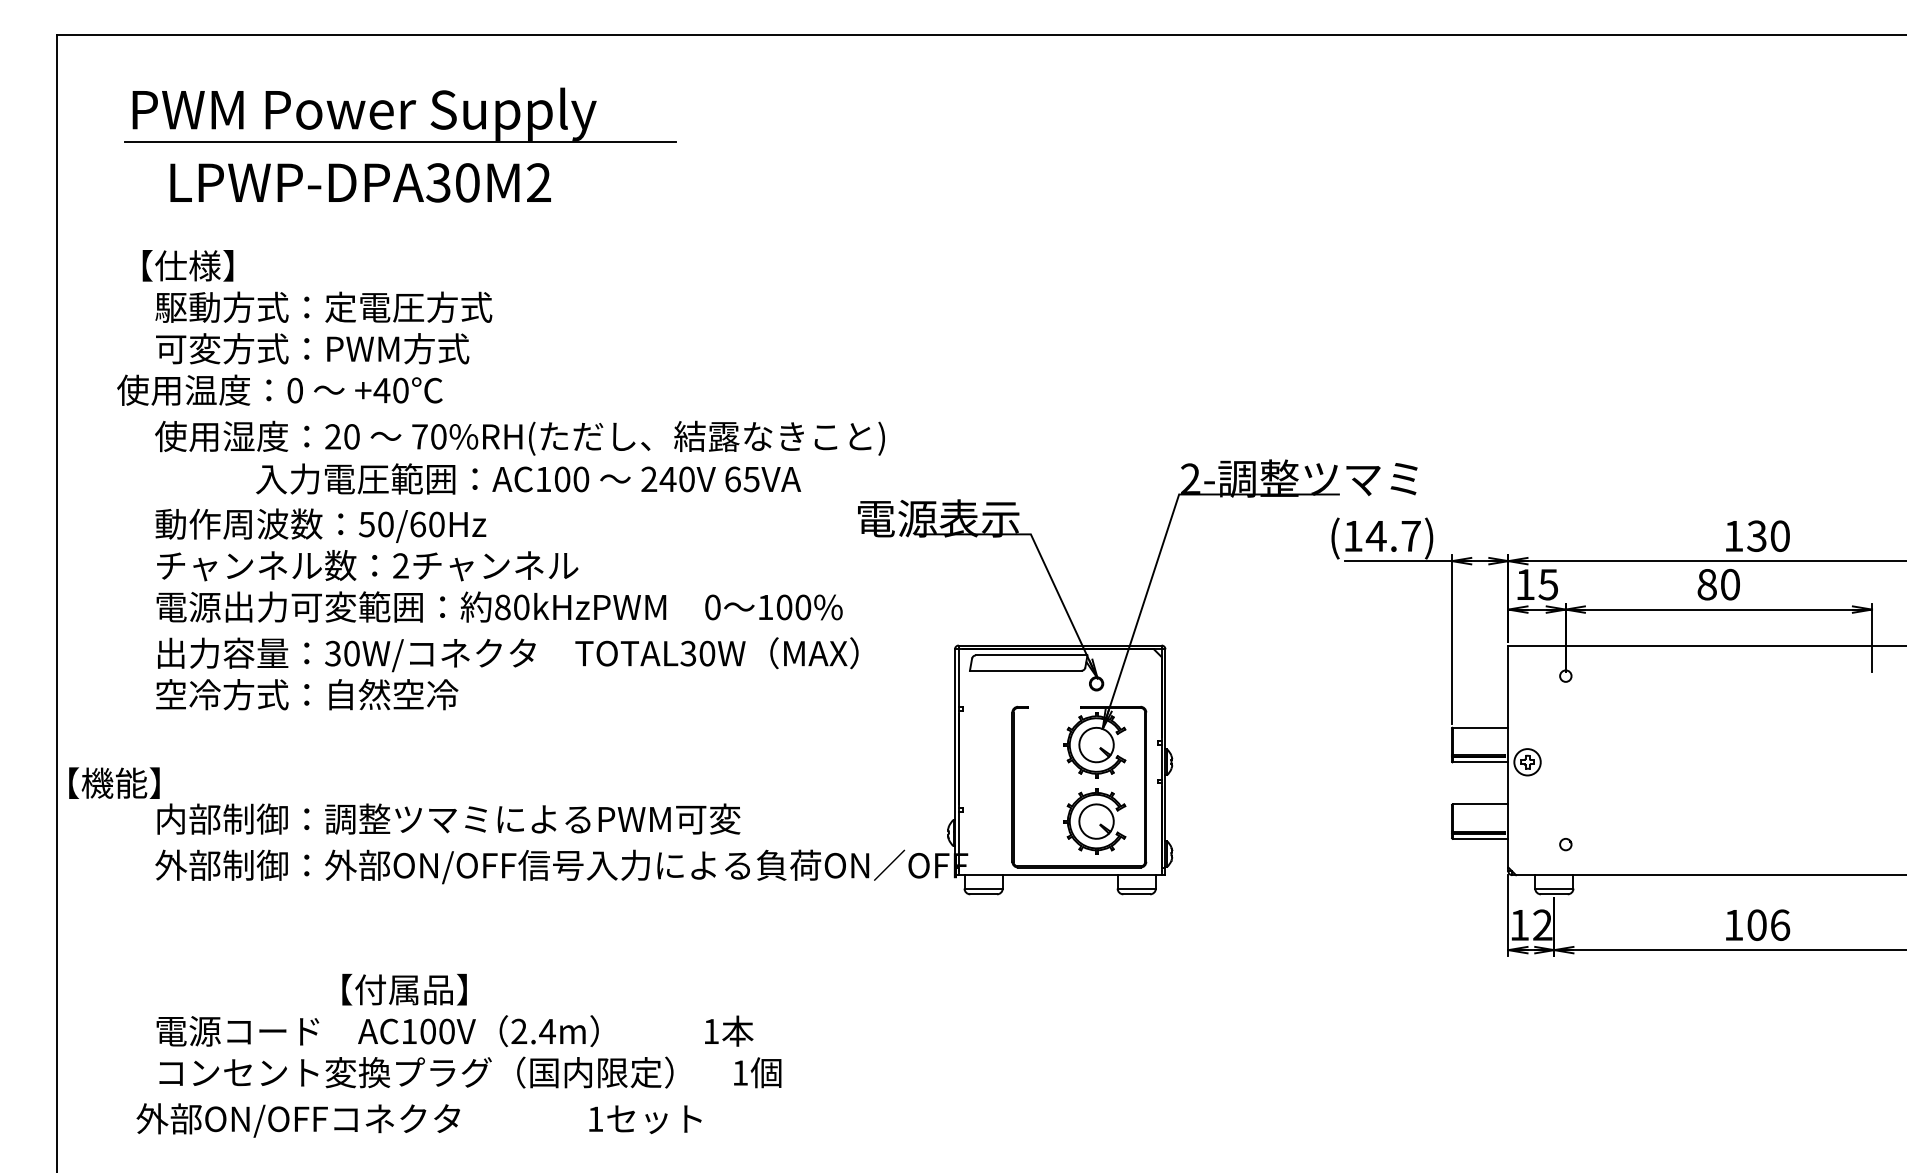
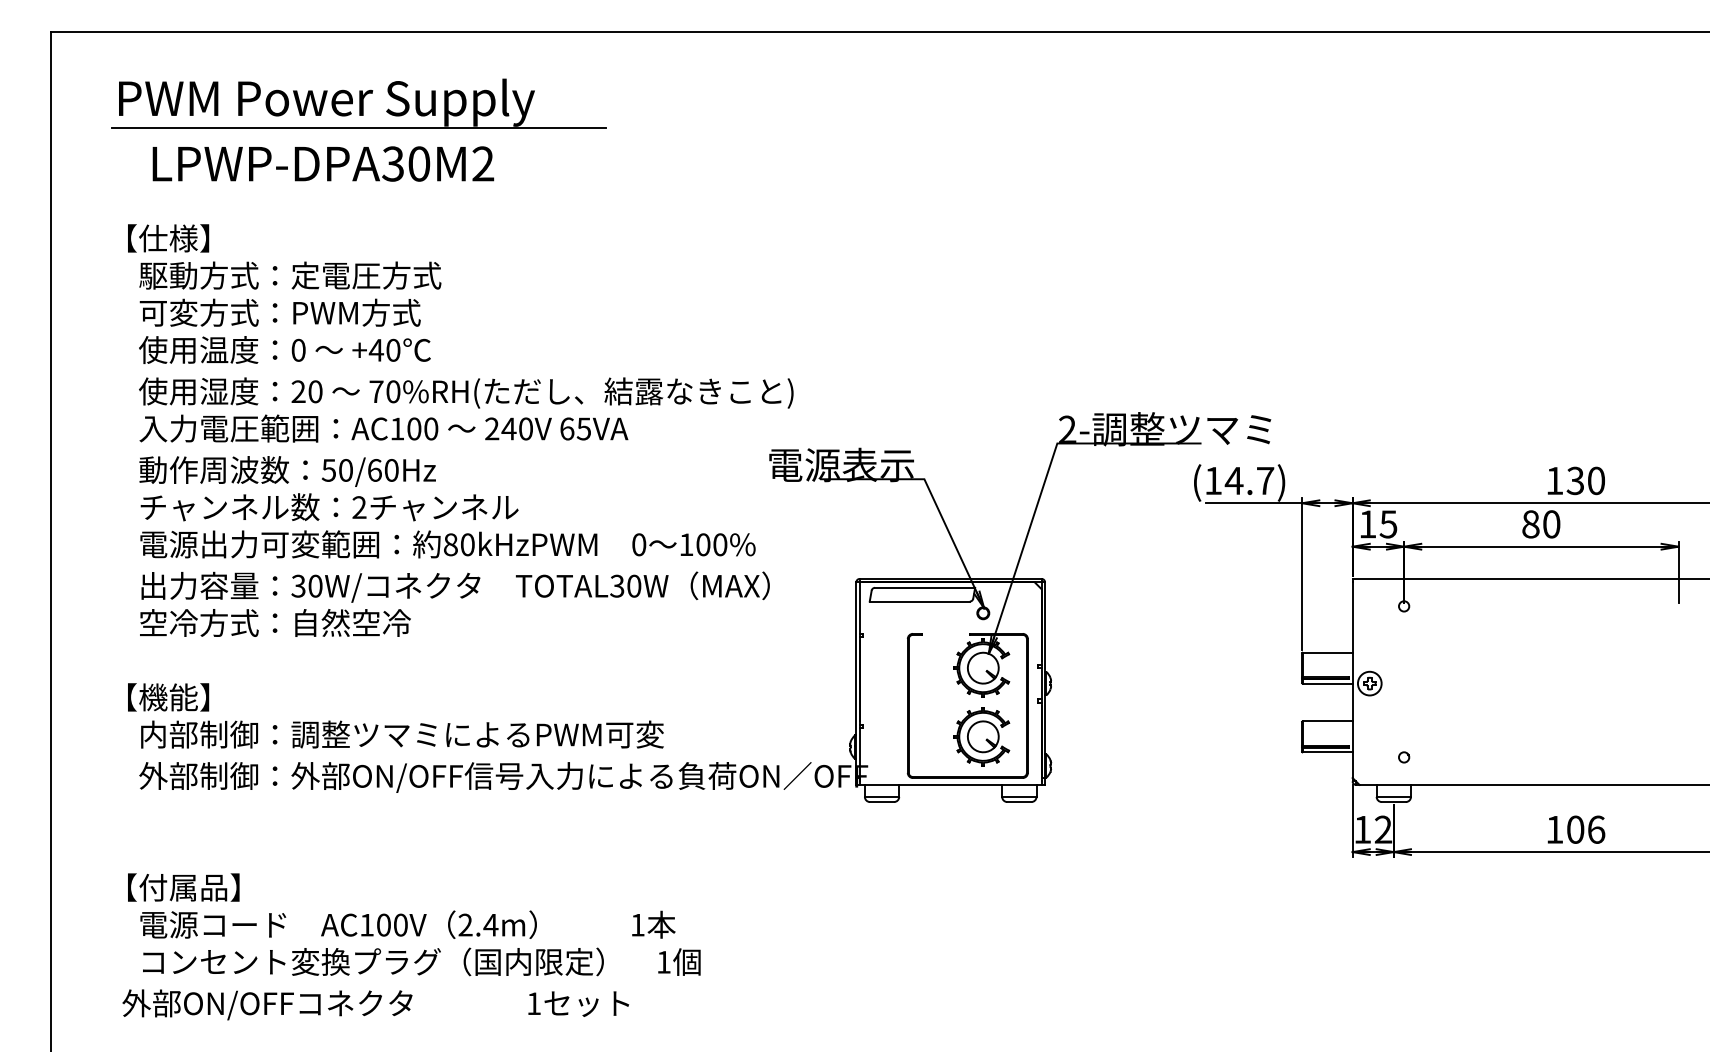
text: (279, 389) -> (284, 349), moved
text: (528, 478) -> (383, 428), moved
text: (114, 783) -> (168, 697), moved
text: (404, 989) -> (183, 887), moved

